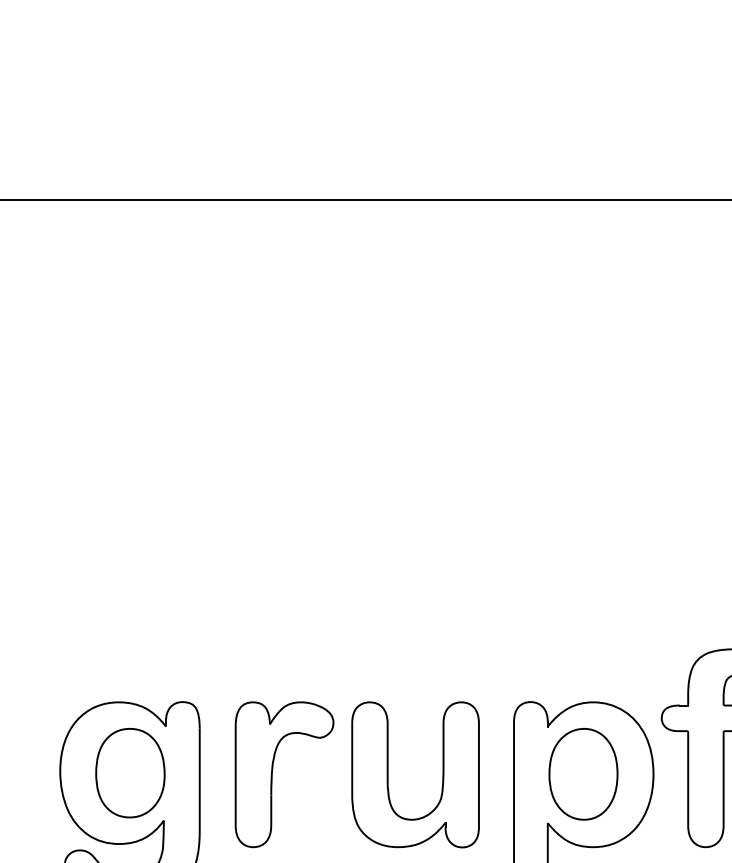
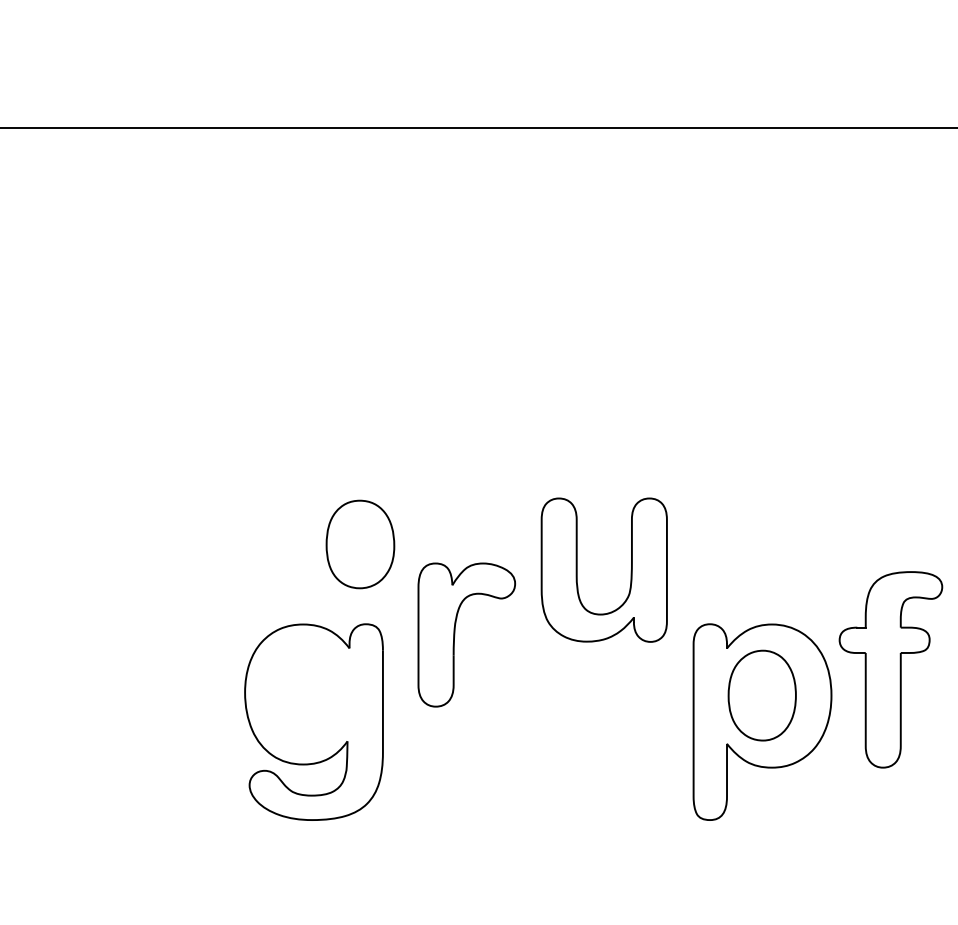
part: (130, 773) -> (360, 544), moved
part: (273, 774) -> (455, 634), moved
part: (388, 774) -> (577, 569), moved

